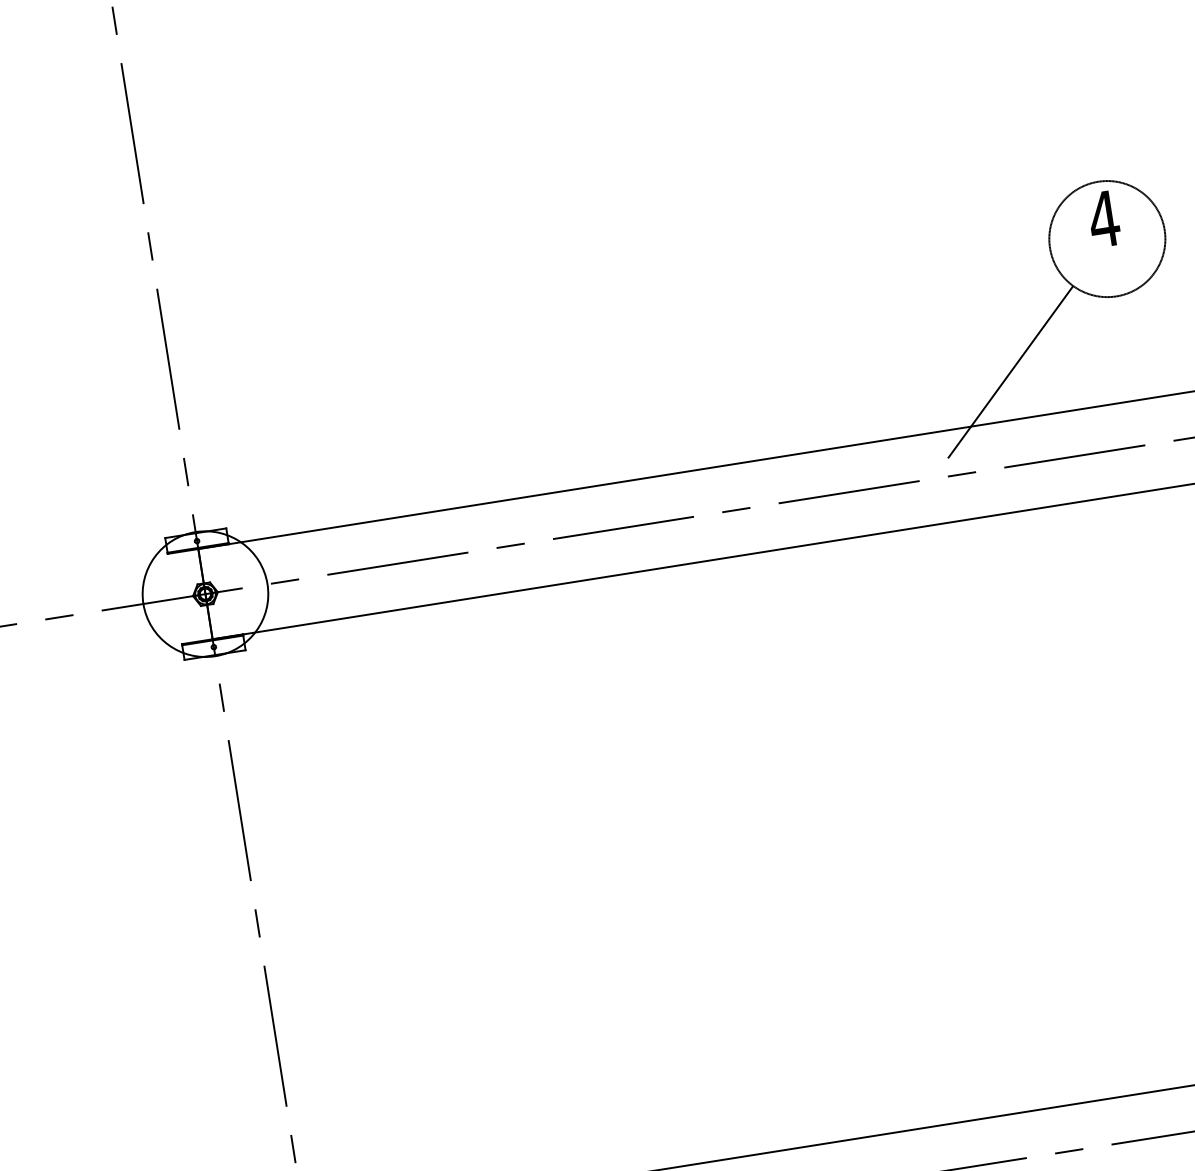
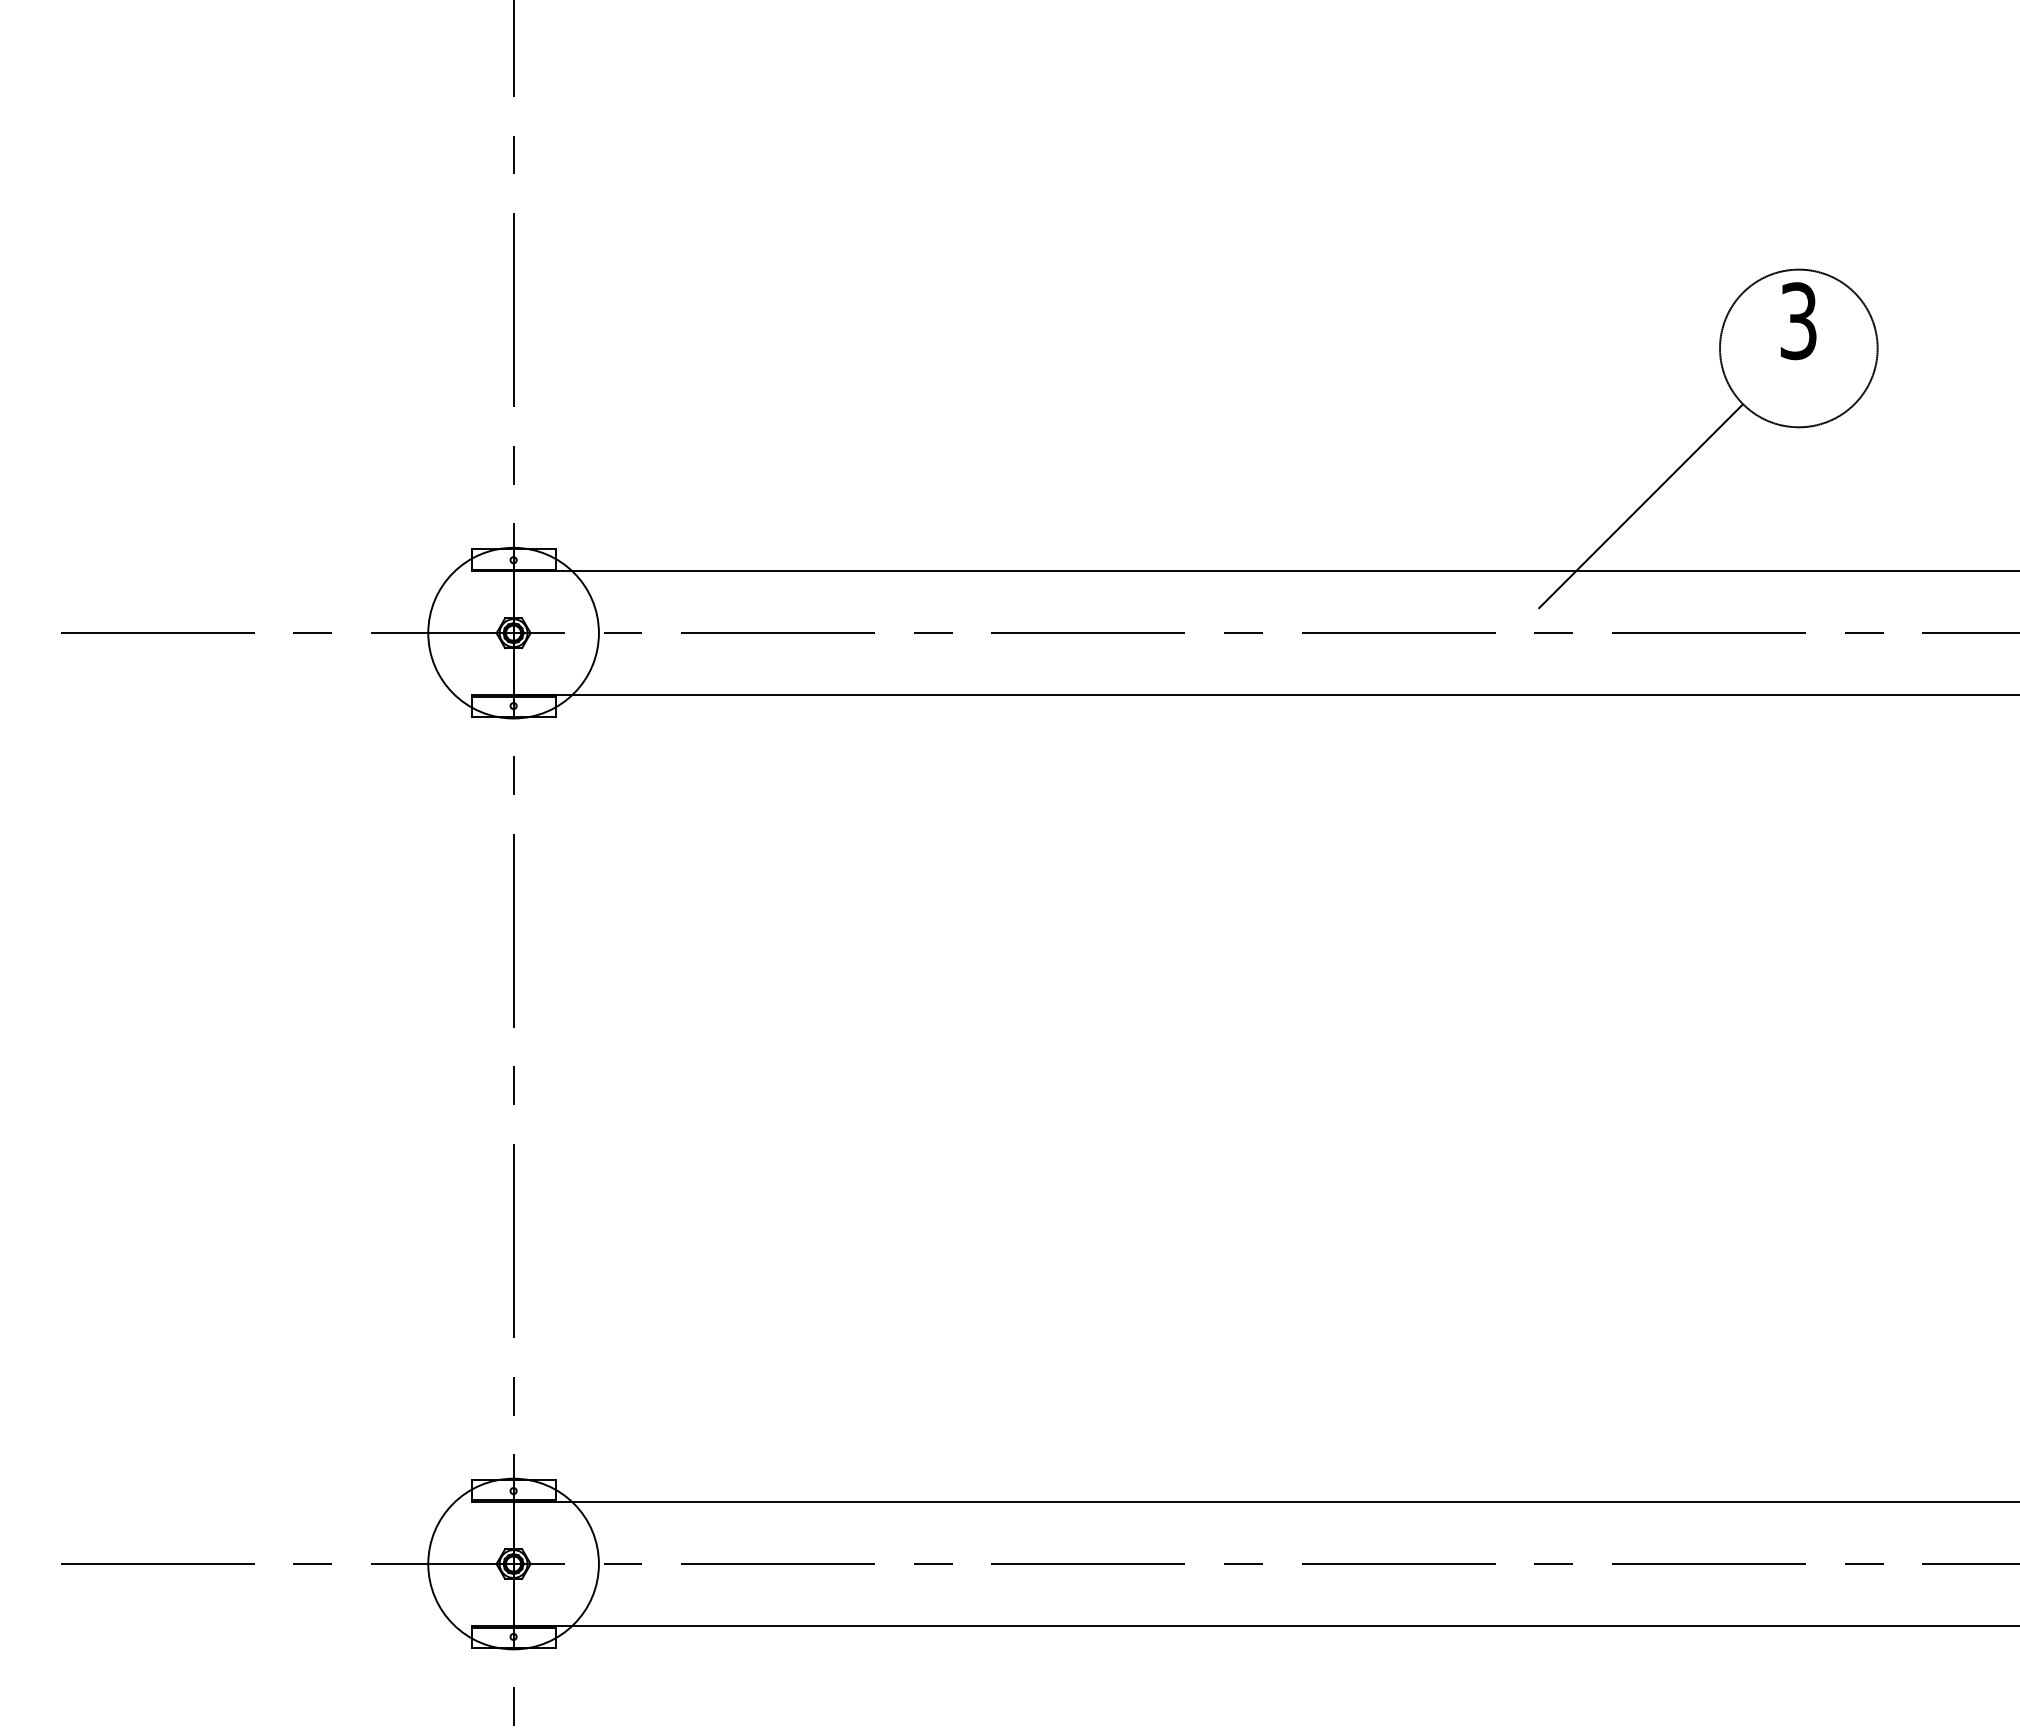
text: (1104, 219) -> (1798, 321), 4 -> 3

